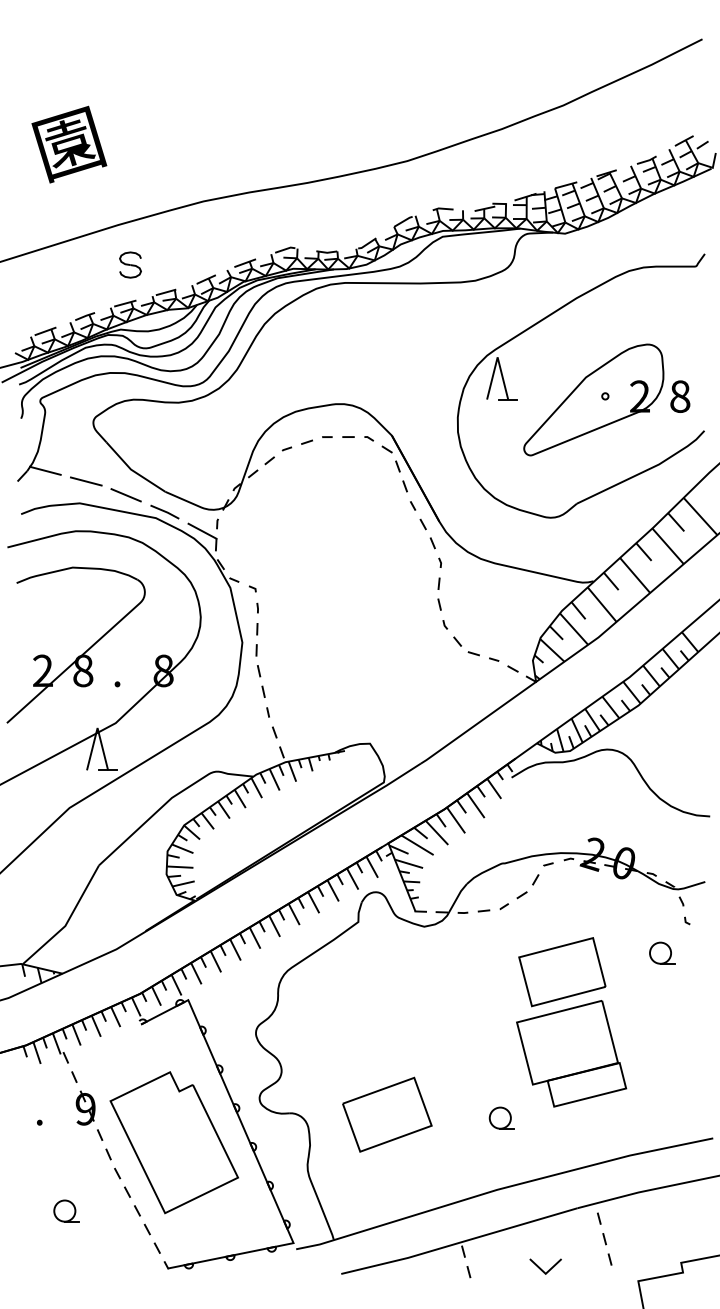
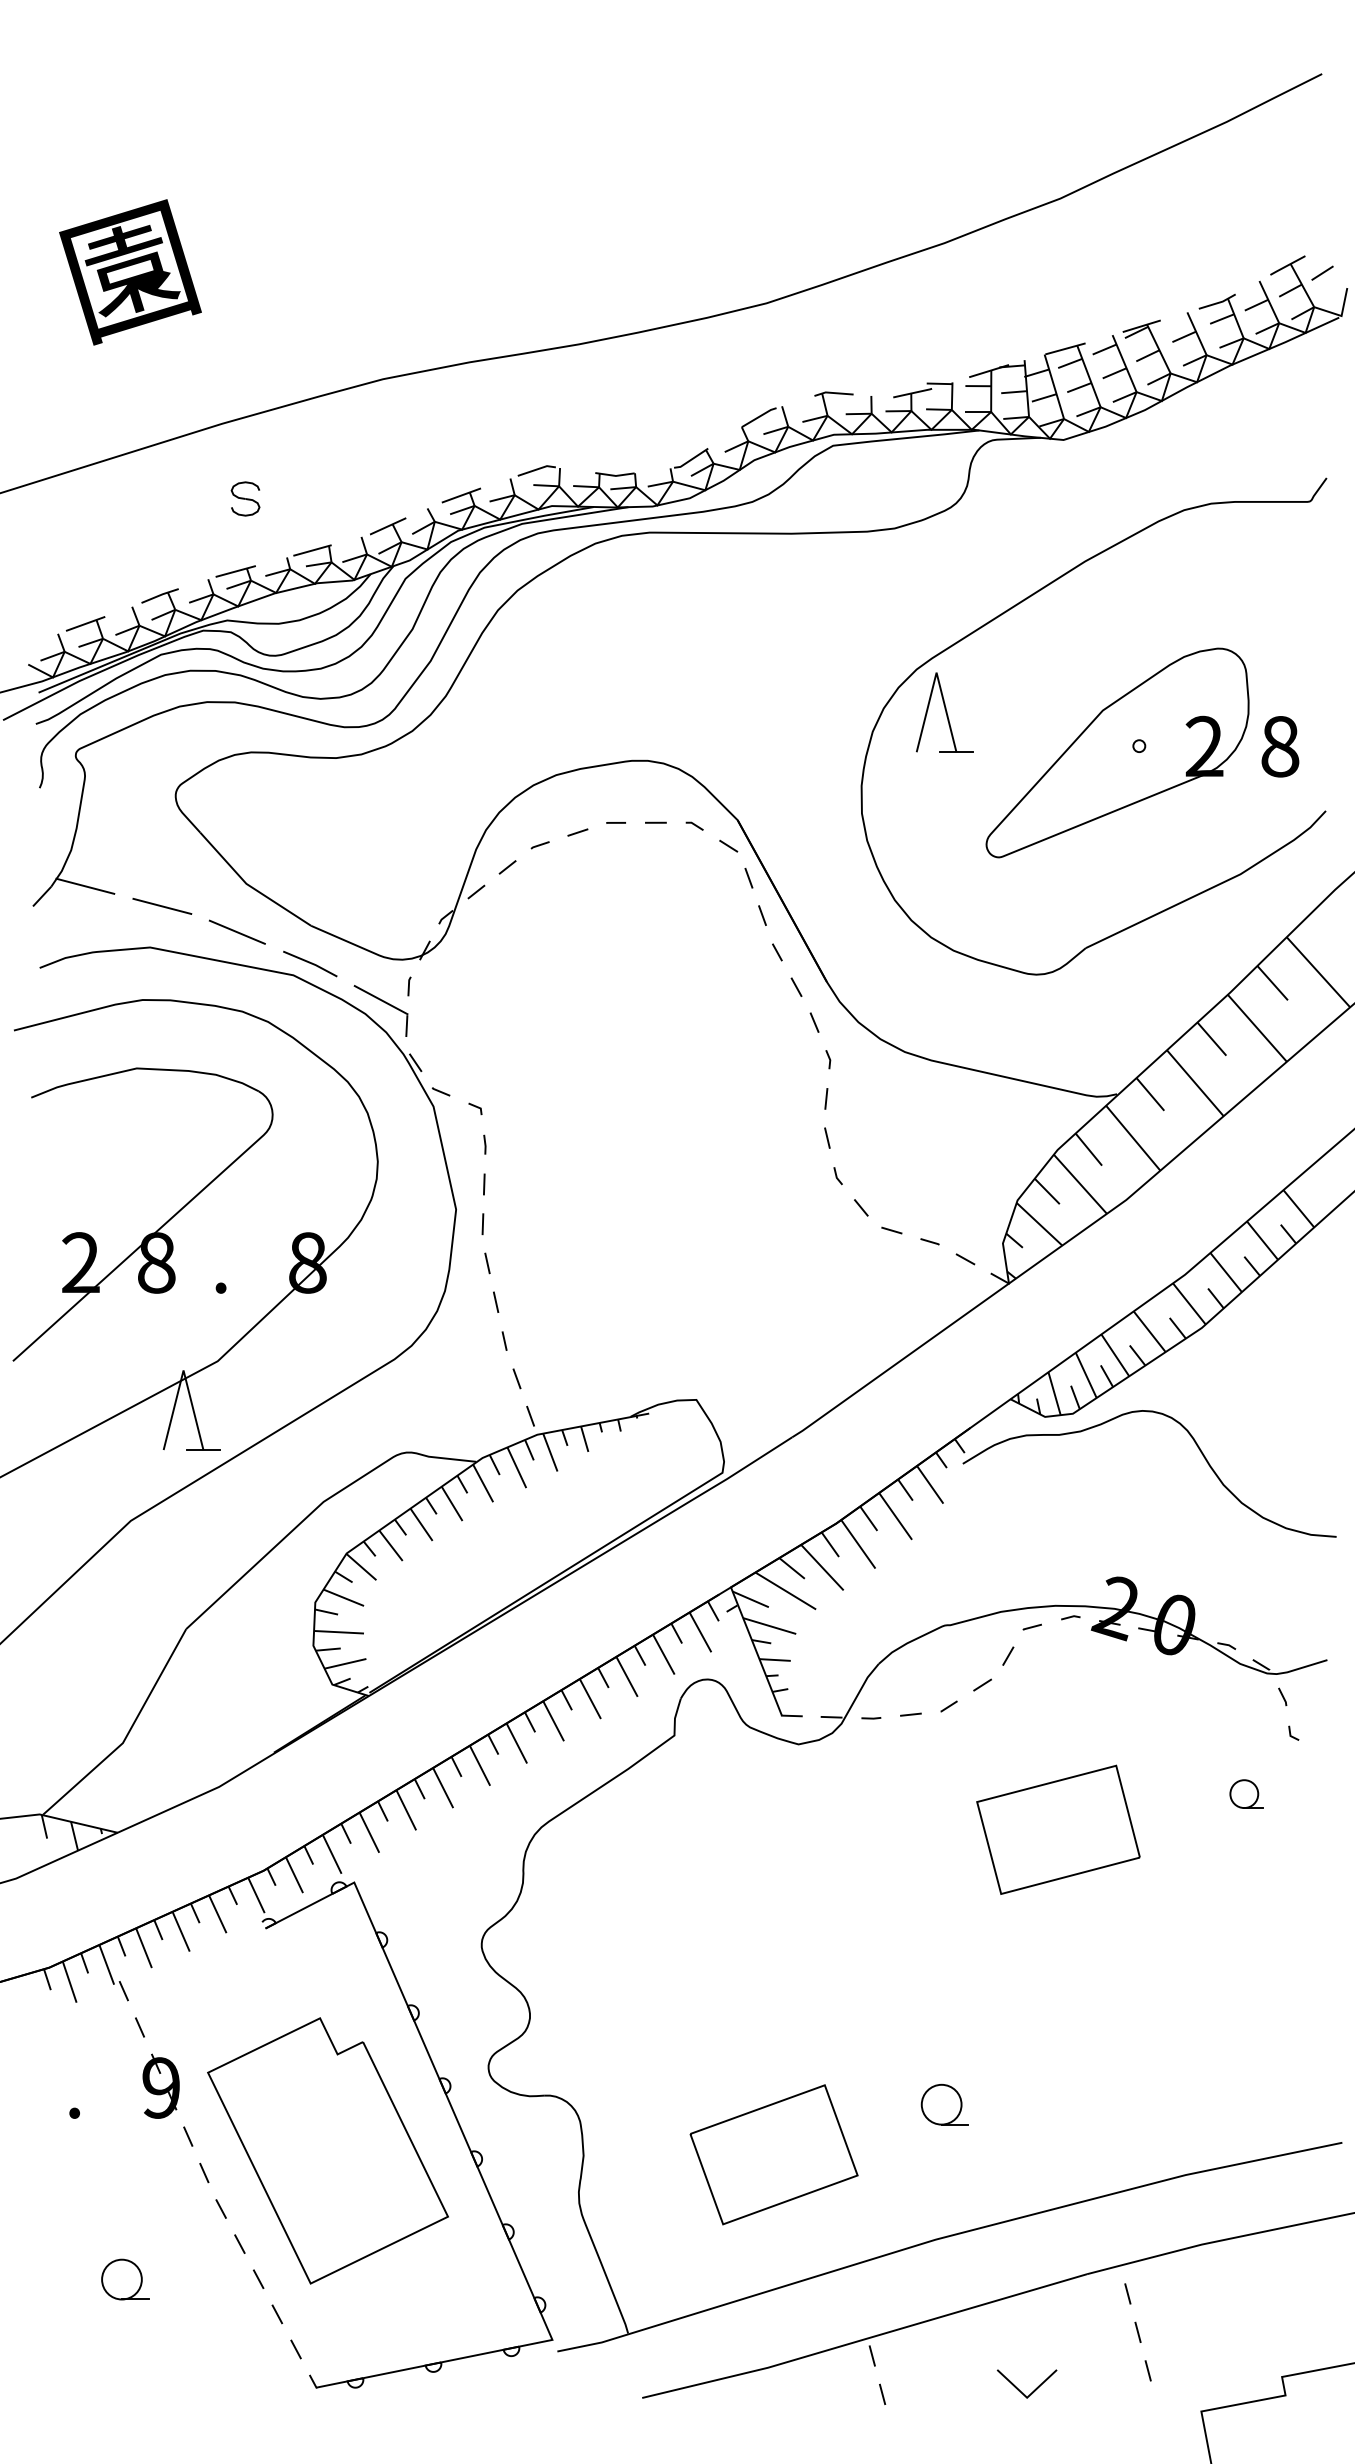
part: (130, 264) -> (245, 497), size x0.7
part: (662, 952) -> (1246, 1792), size x0.7
part: (571, 1053) -> (1075, 1982), removed
part: (387, 1114) -> (774, 2154), moved

